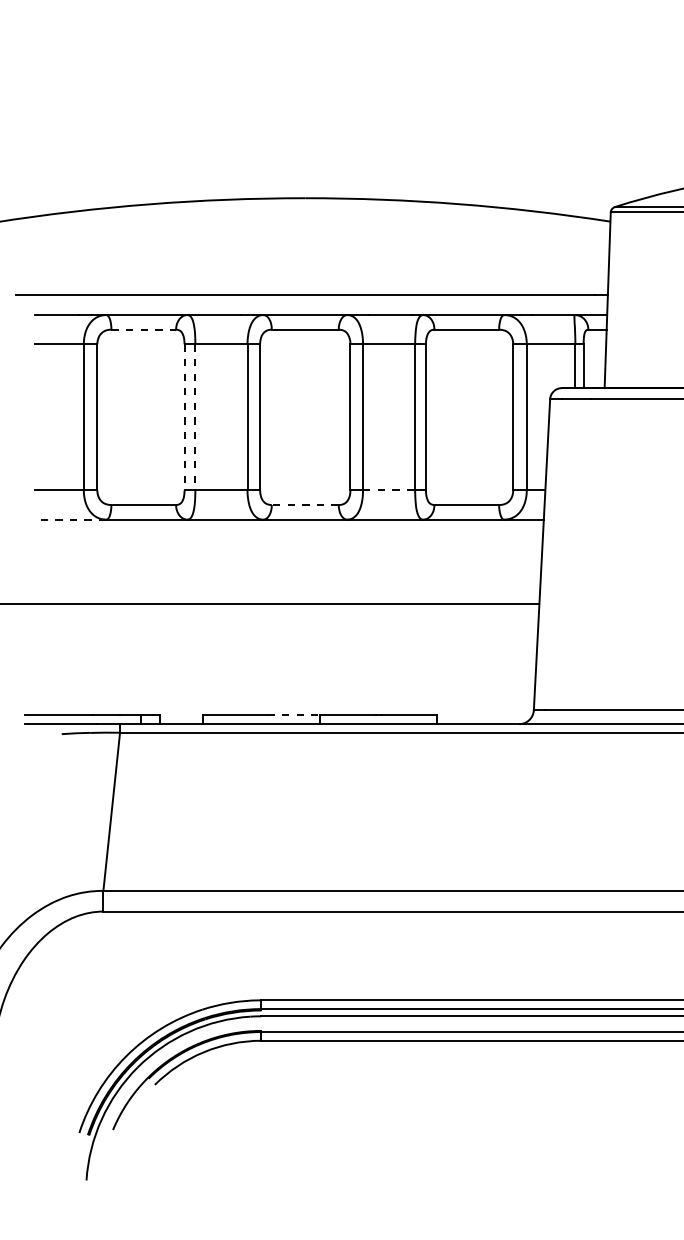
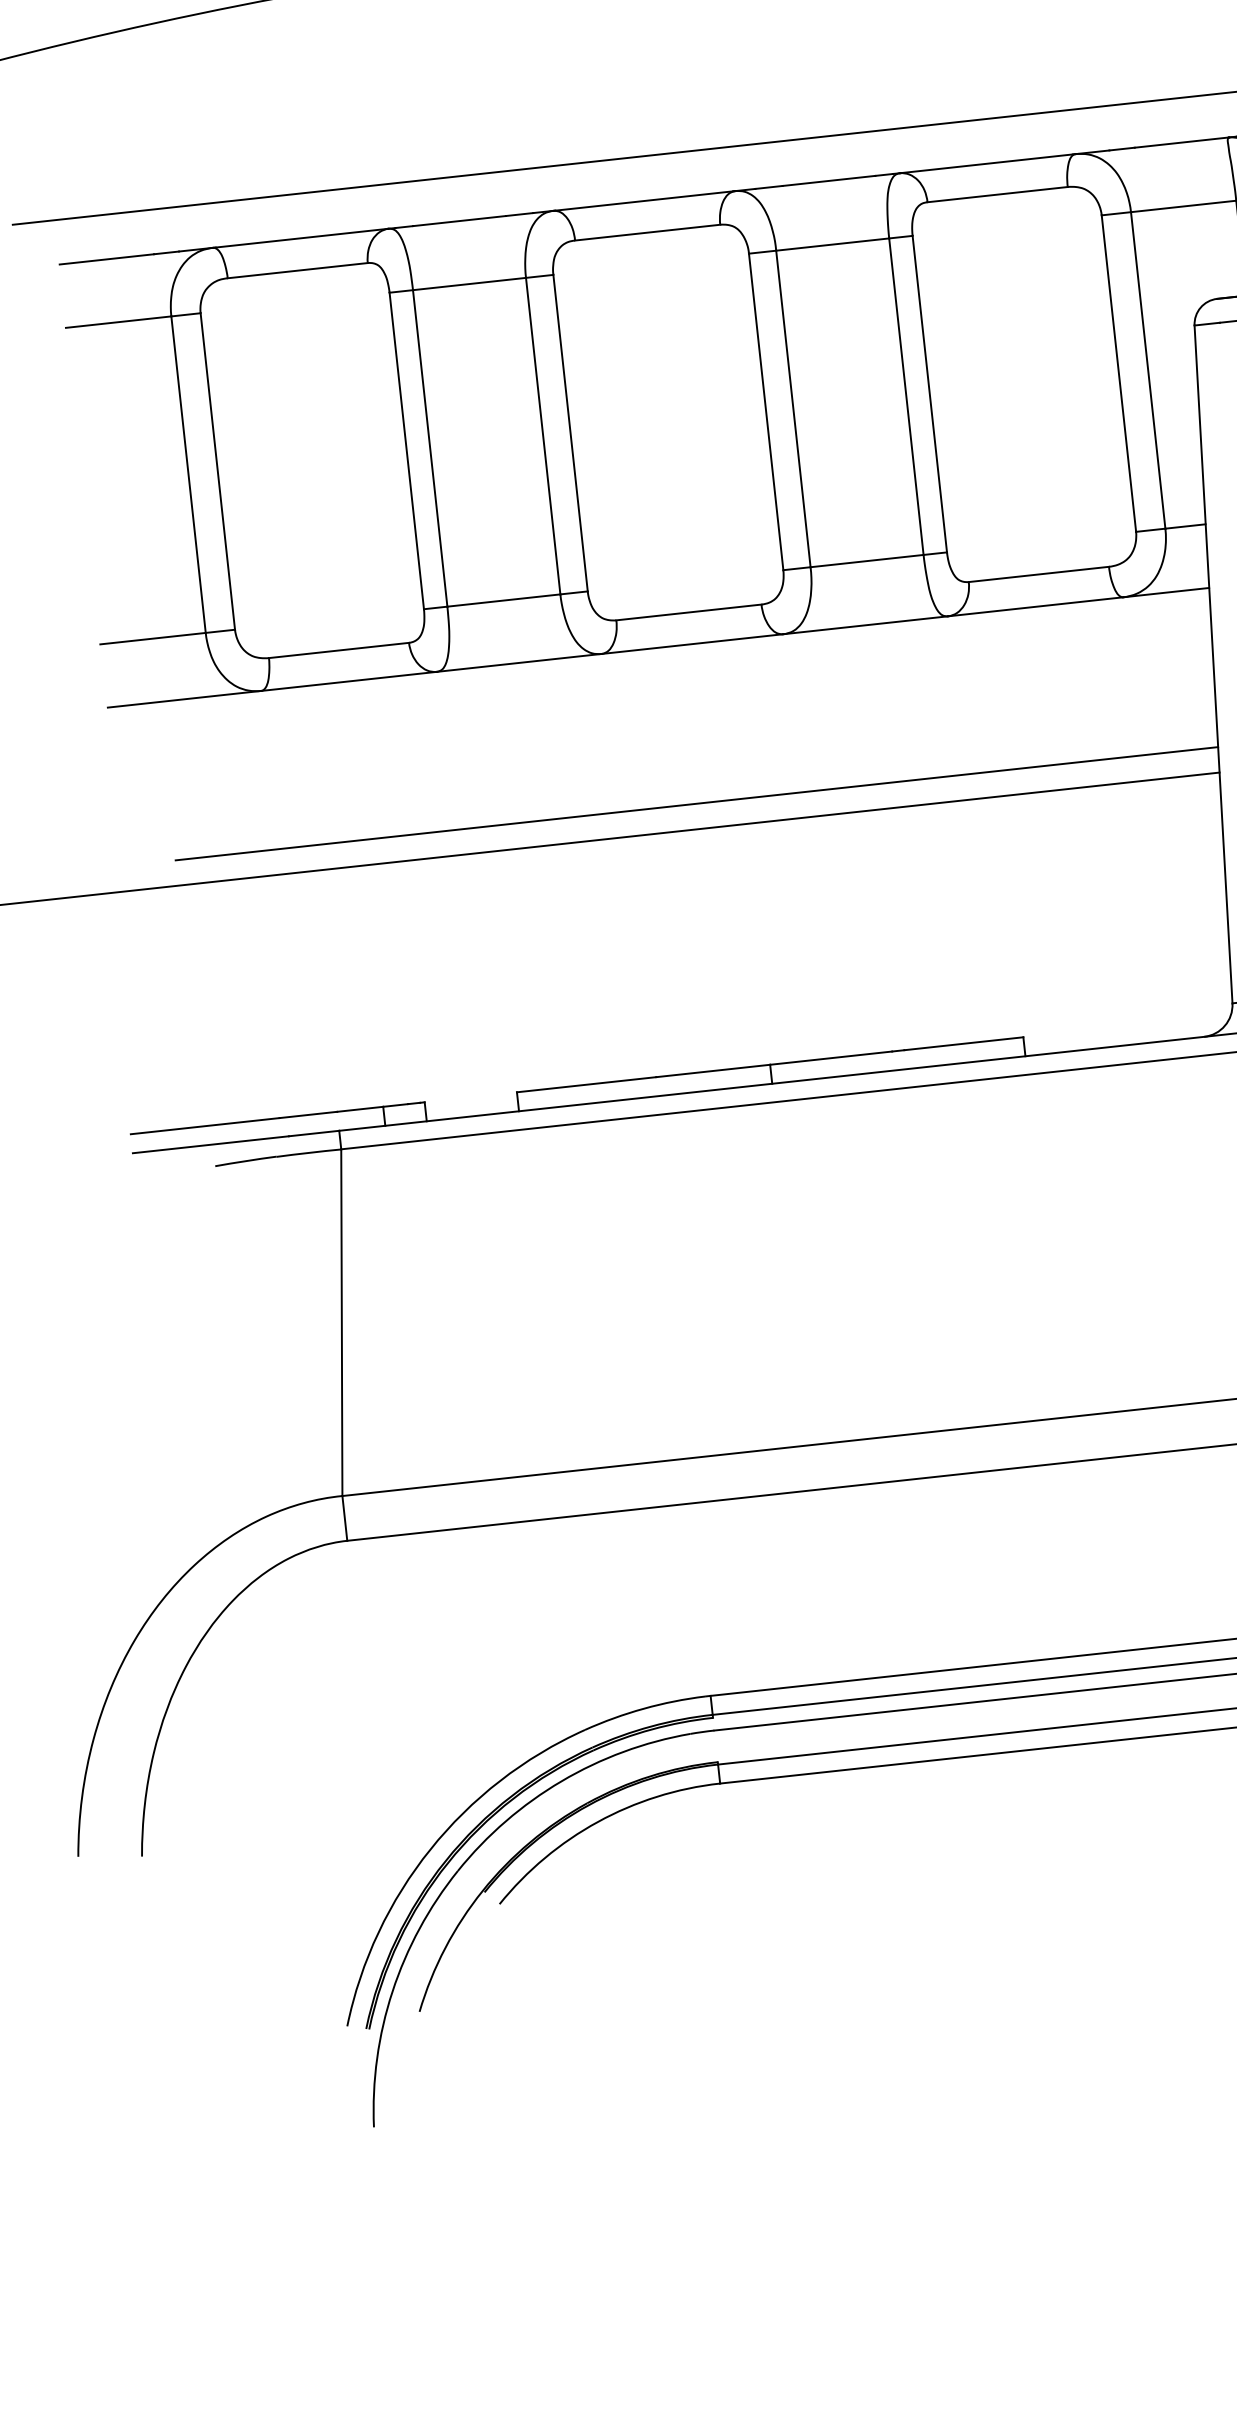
line: (144, 329) -> (299, 270), dashed -> solid
line: (184, 417) -> (406, 451), dashed -> solid
line: (195, 417) -> (430, 448), dashed -> solid
line: (389, 490) -> (868, 561), dashed -> solid
line: (304, 505) -> (687, 613), dashed -> solid
line: (70, 519) -> (183, 699), dashed -> solid
line: (298, 592) -> (694, 803), added
line: (294, 715) -> (715, 1071), dashed -> solid

